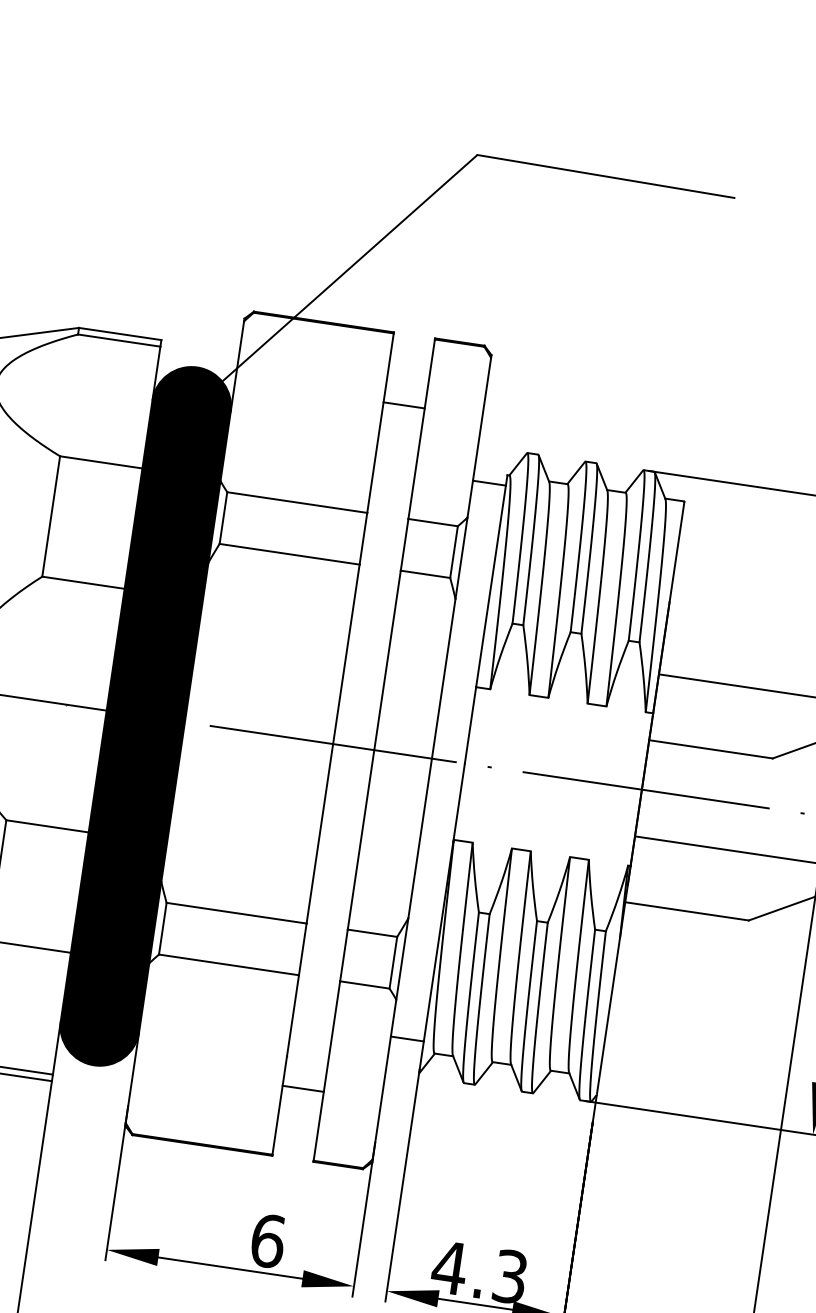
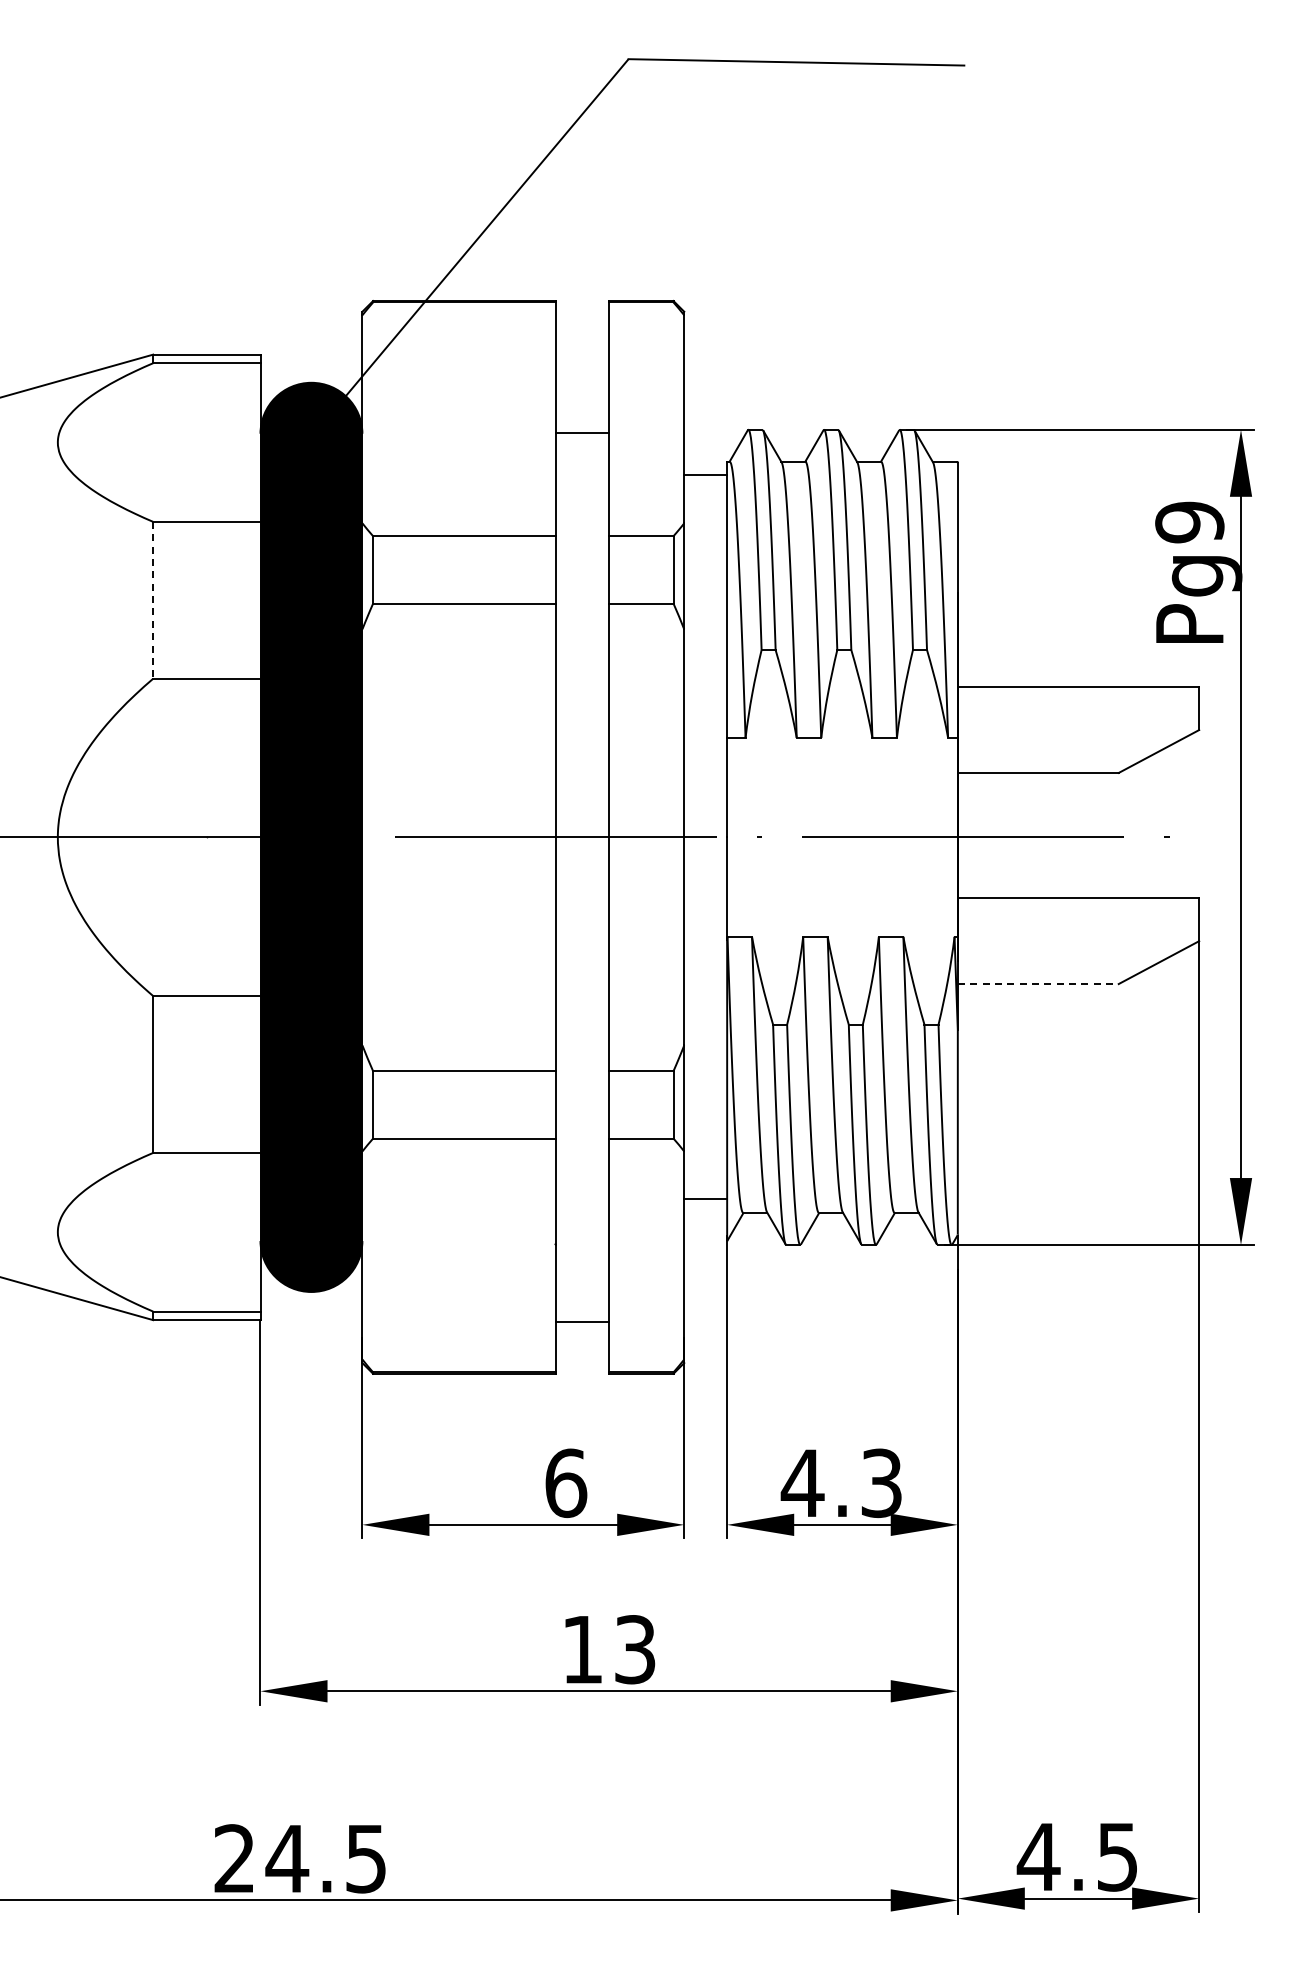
line: (404, 405) -> (582, 433), moved
line: (51, 516) -> (153, 600), solid -> dashed
line: (687, 911) -> (1038, 984), solid -> dashed
line: (303, 1088) -> (582, 1321), moved

